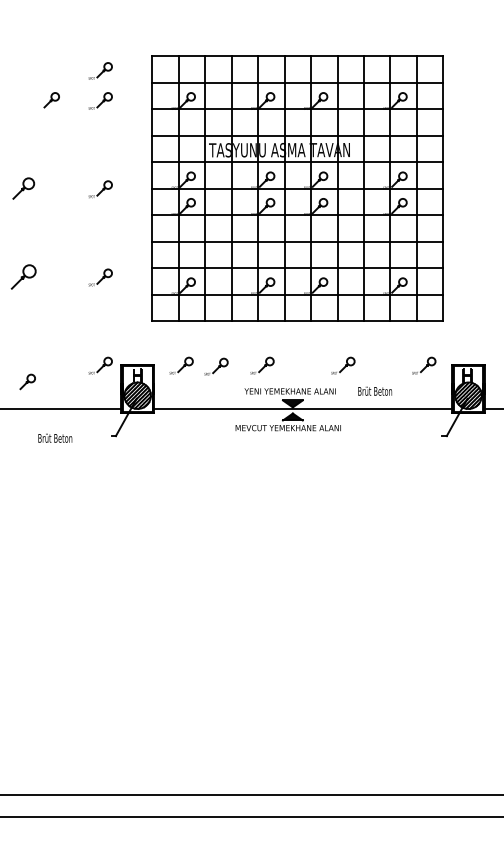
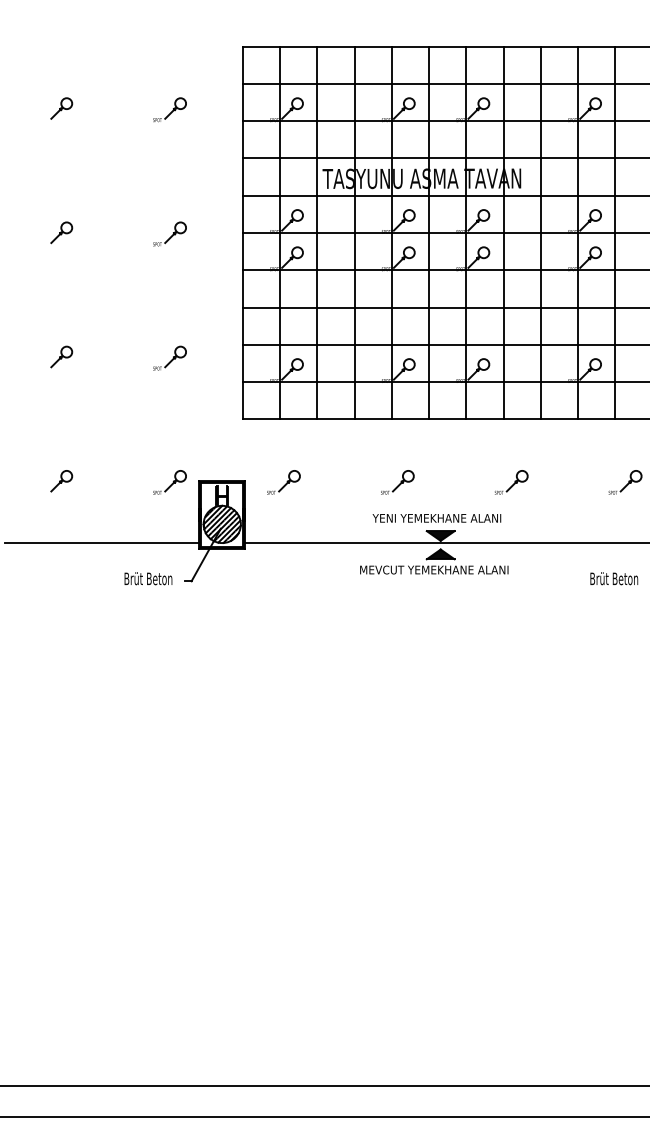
part: (100, 70) -> (169, 66), removed
part: (51, 100) -> (61, 108), moved
part: (23, 188) -> (61, 232), size x0.71
part: (23, 276) -> (61, 356), size x0.62
part: (216, 366) -> (333, 483), removed
part: (27, 381) -> (61, 480), moved
text: (375, 390) -> (614, 577), moved
text: (55, 437) -> (148, 577), moved

